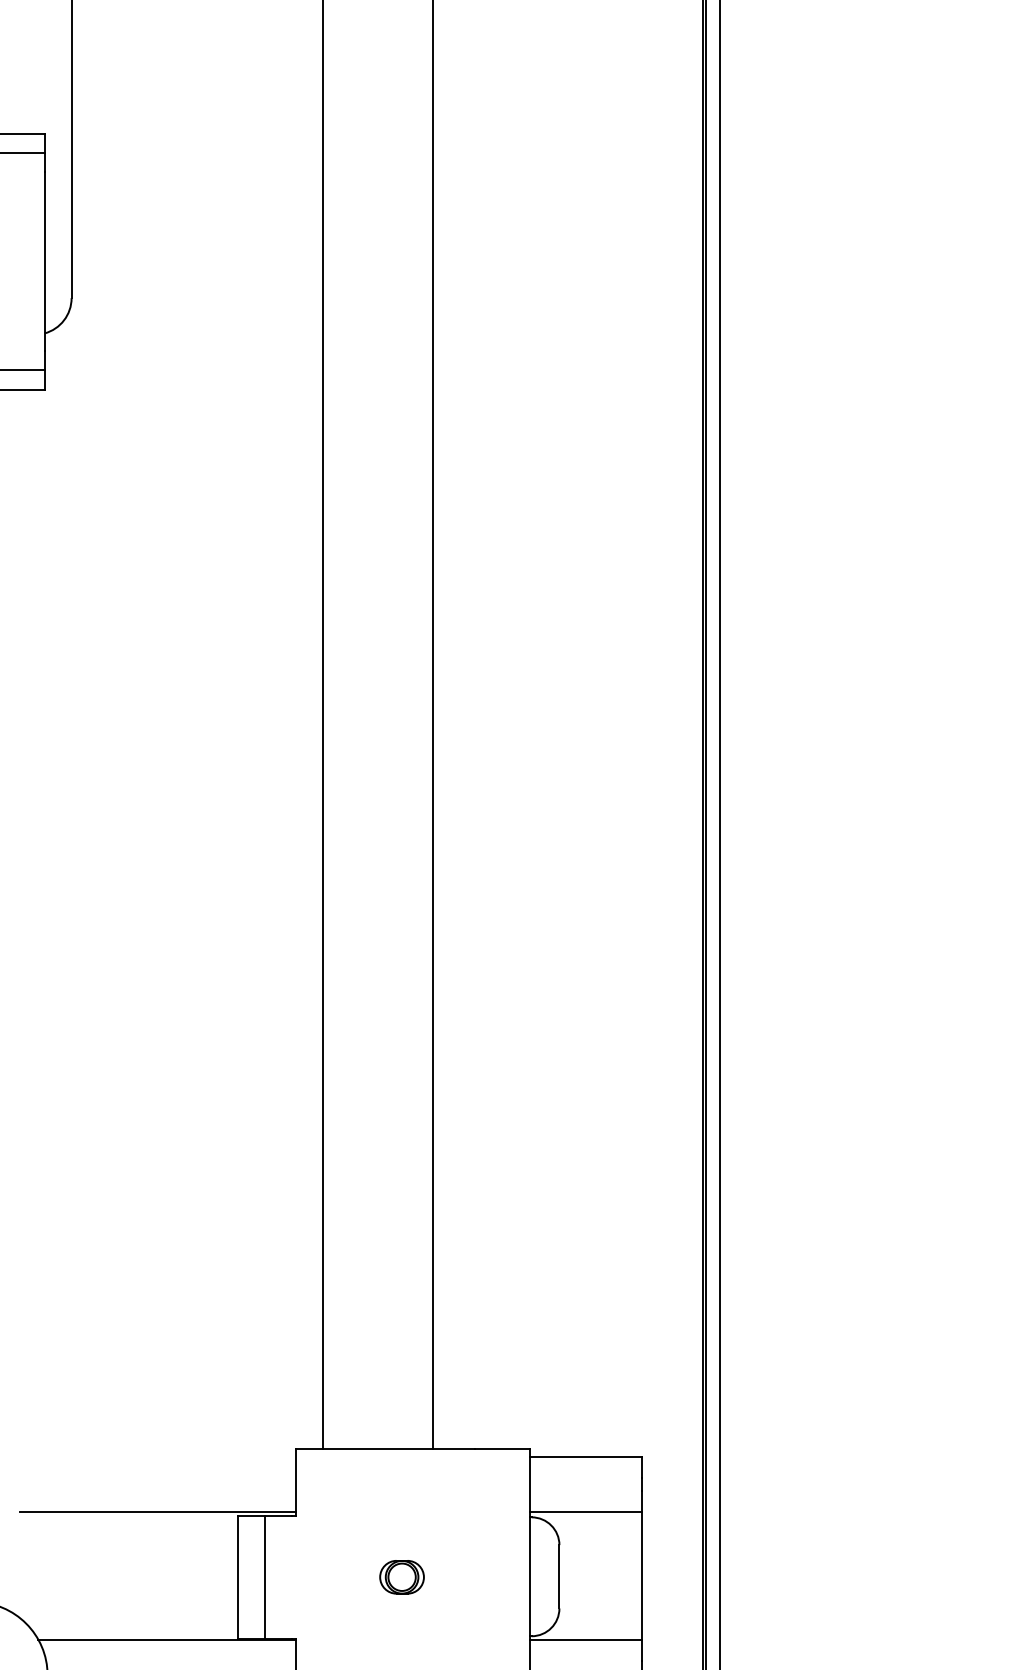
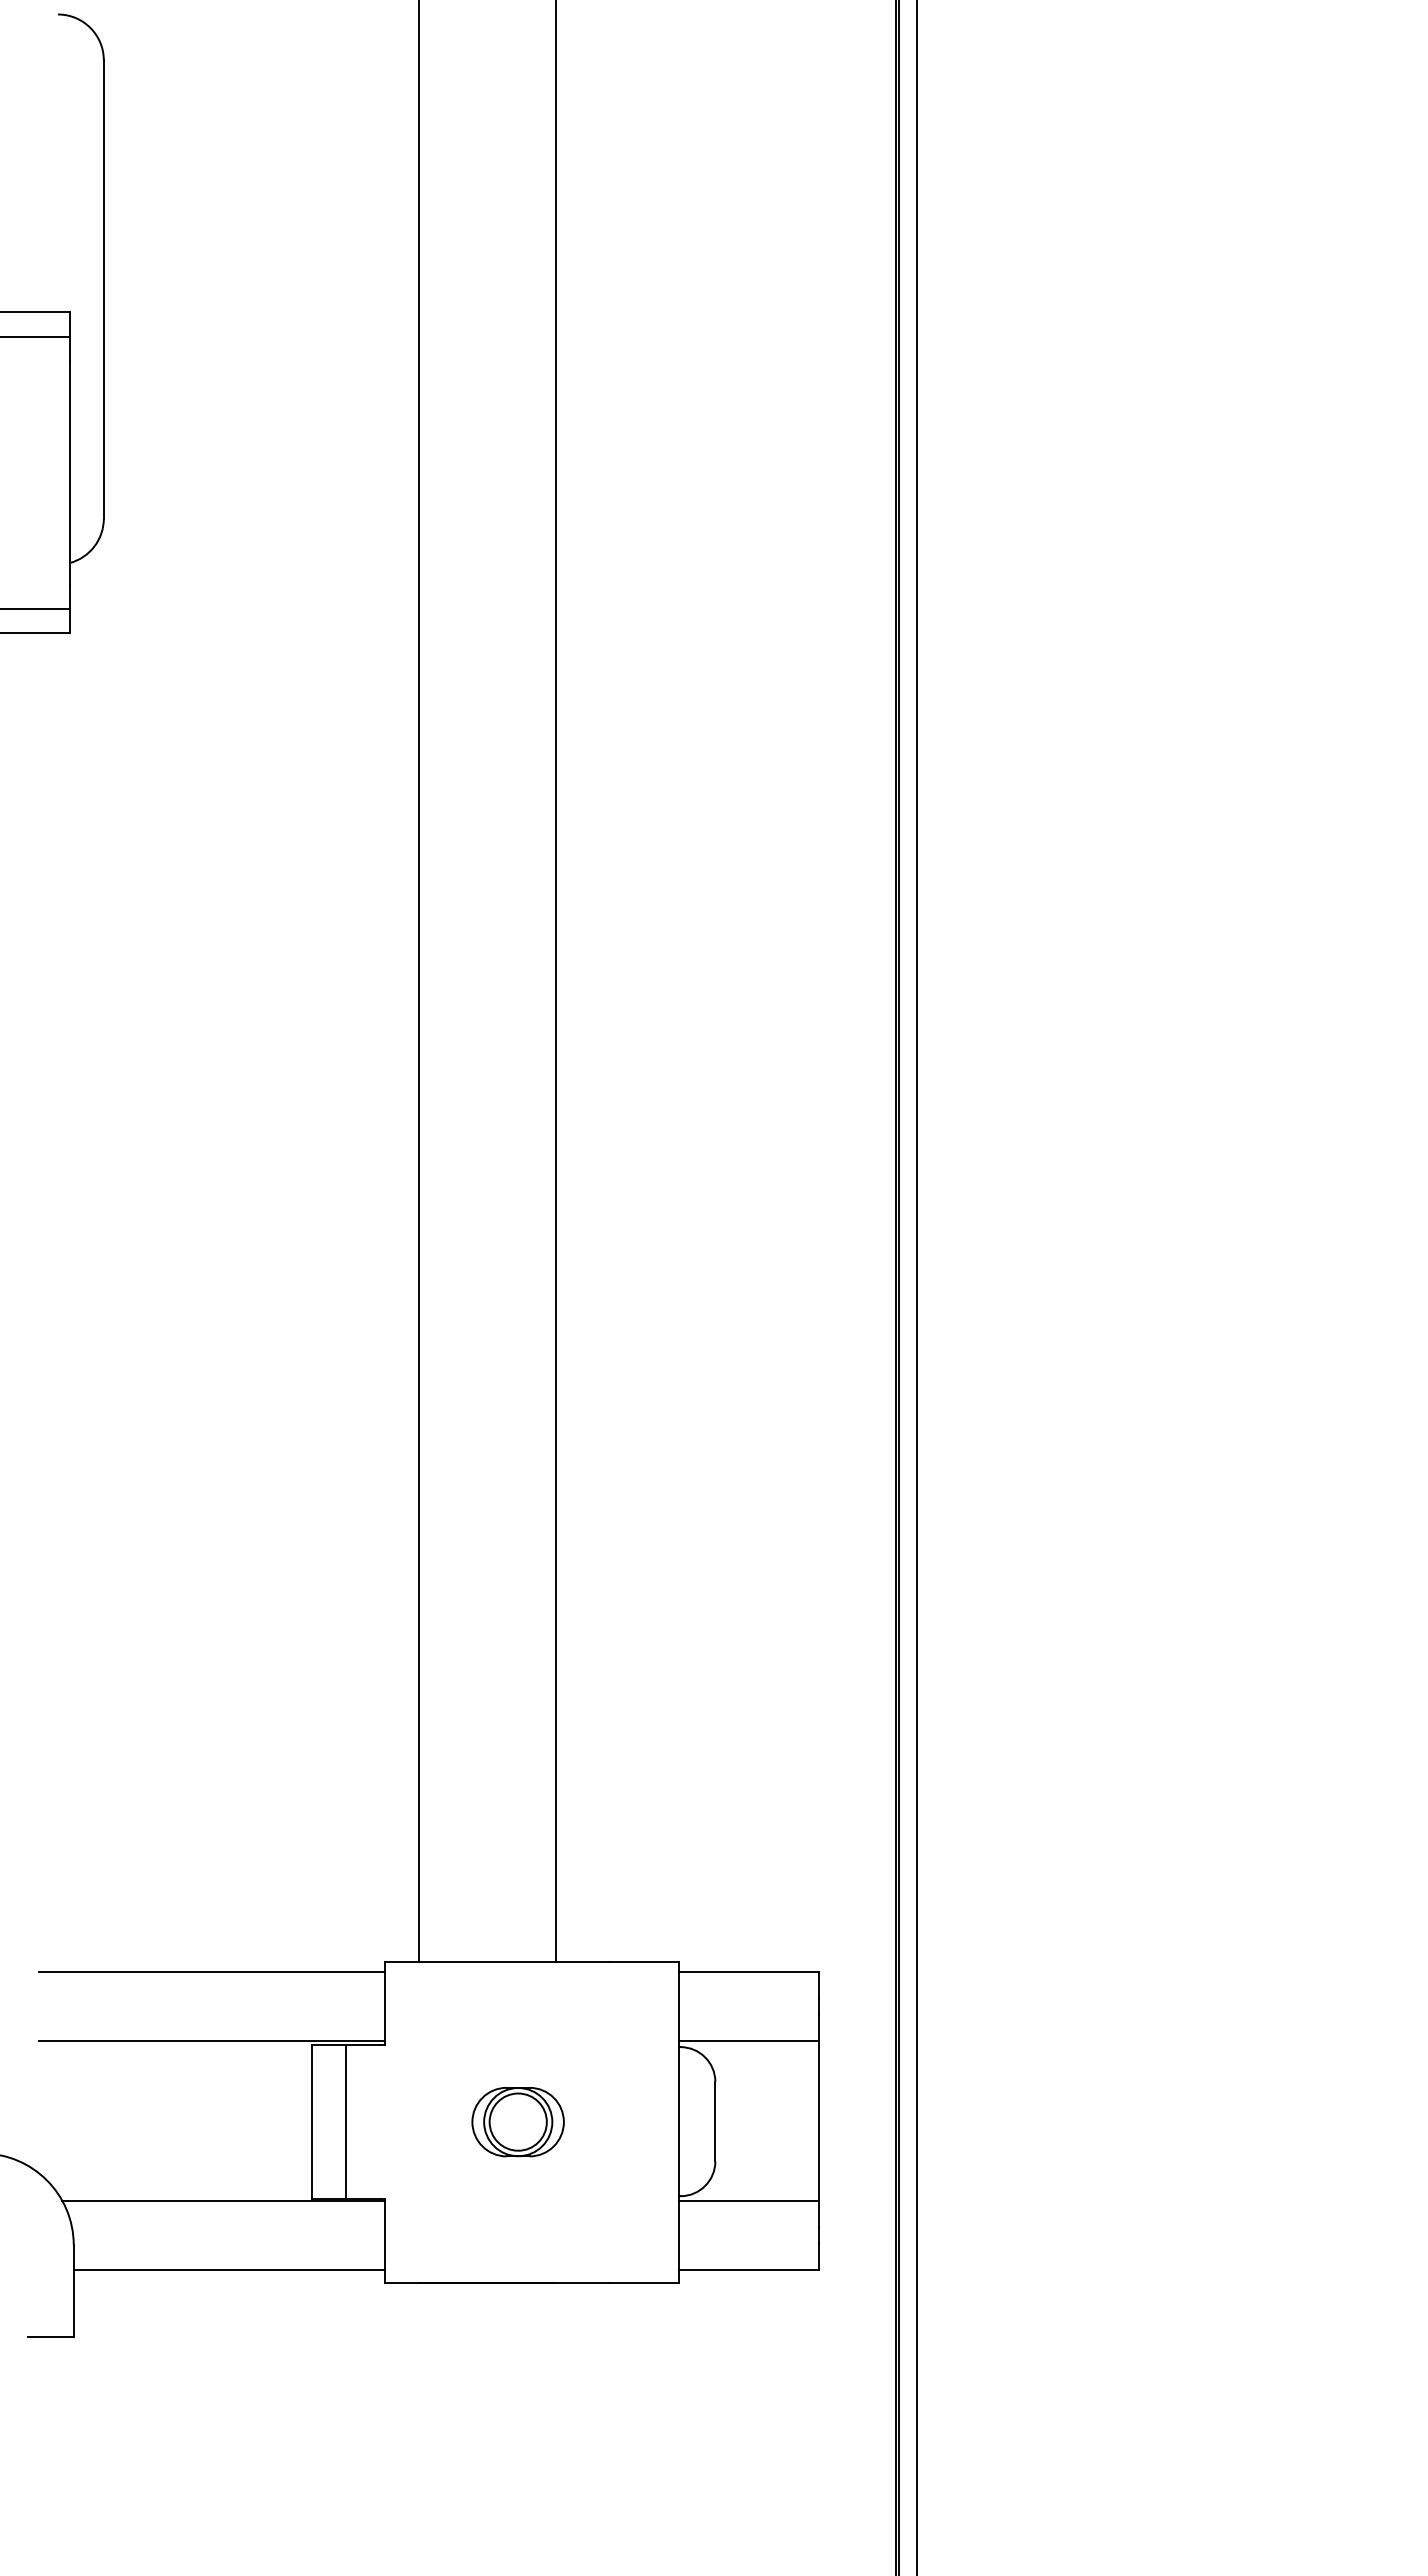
line: (157, 1457) -> (211, 1971), added
part: (401, 1577) -> (517, 2122), size x1.67

